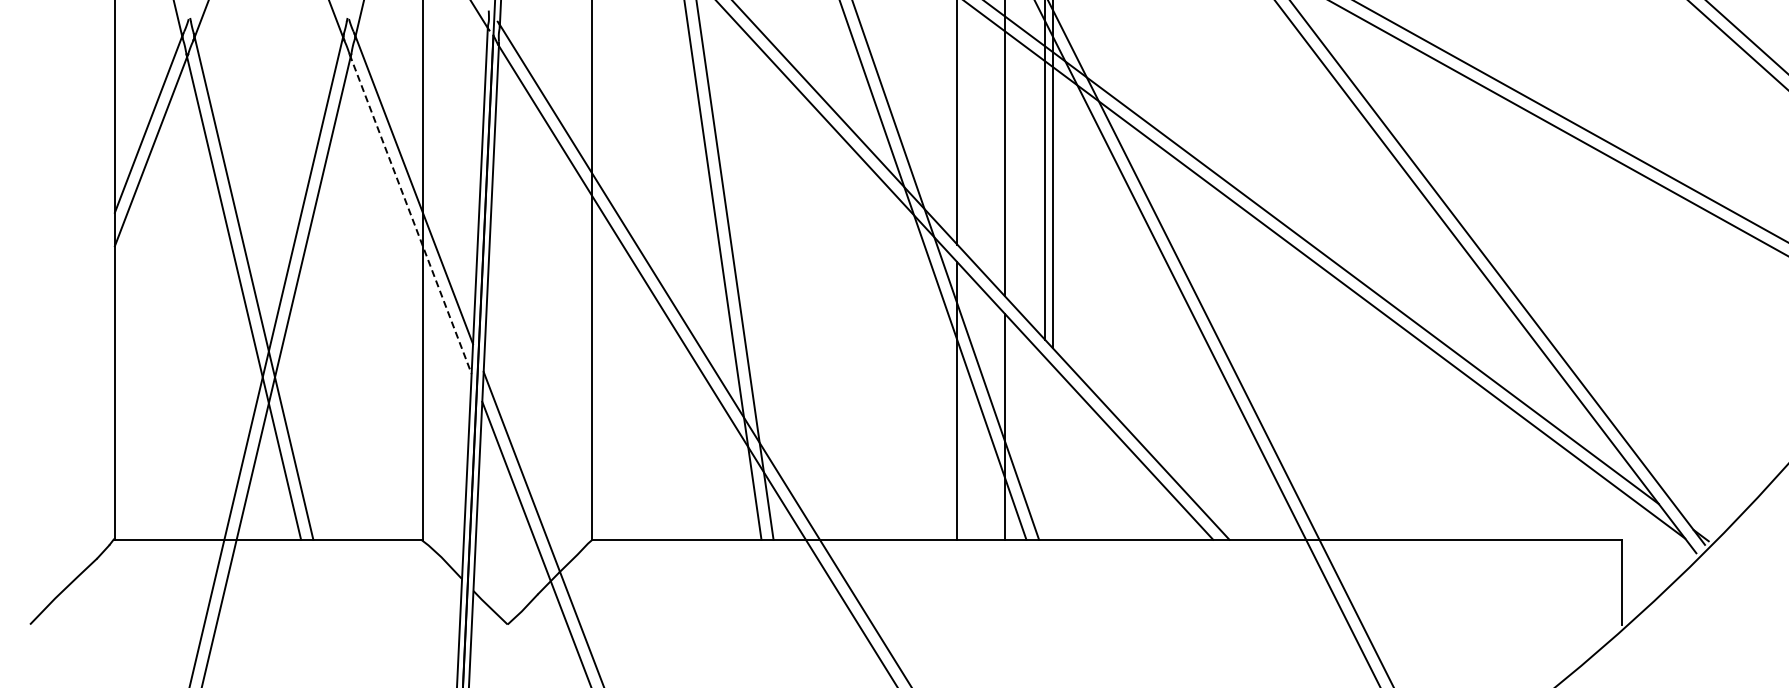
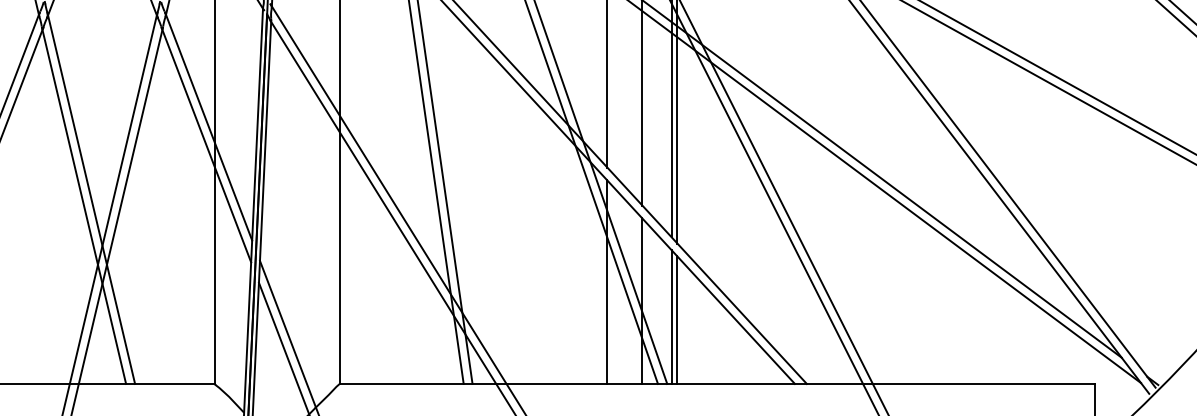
line: (410, 214) -> (206, 145), dashed -> solid
line: (1044, 448) -> (671, 317), added
line: (1052, 452) -> (677, 319), added

